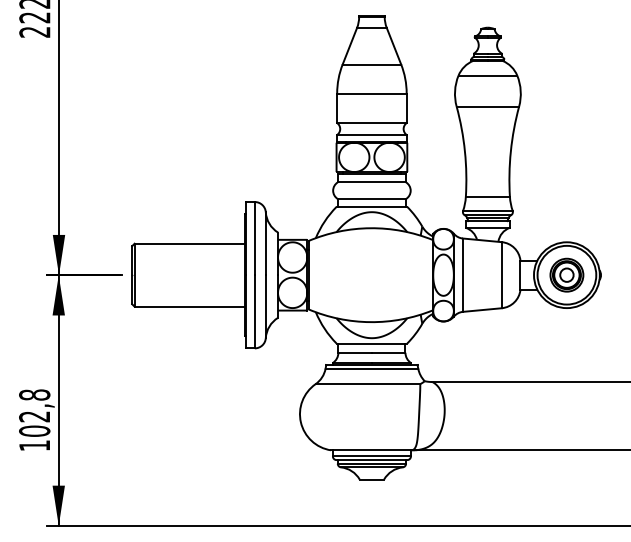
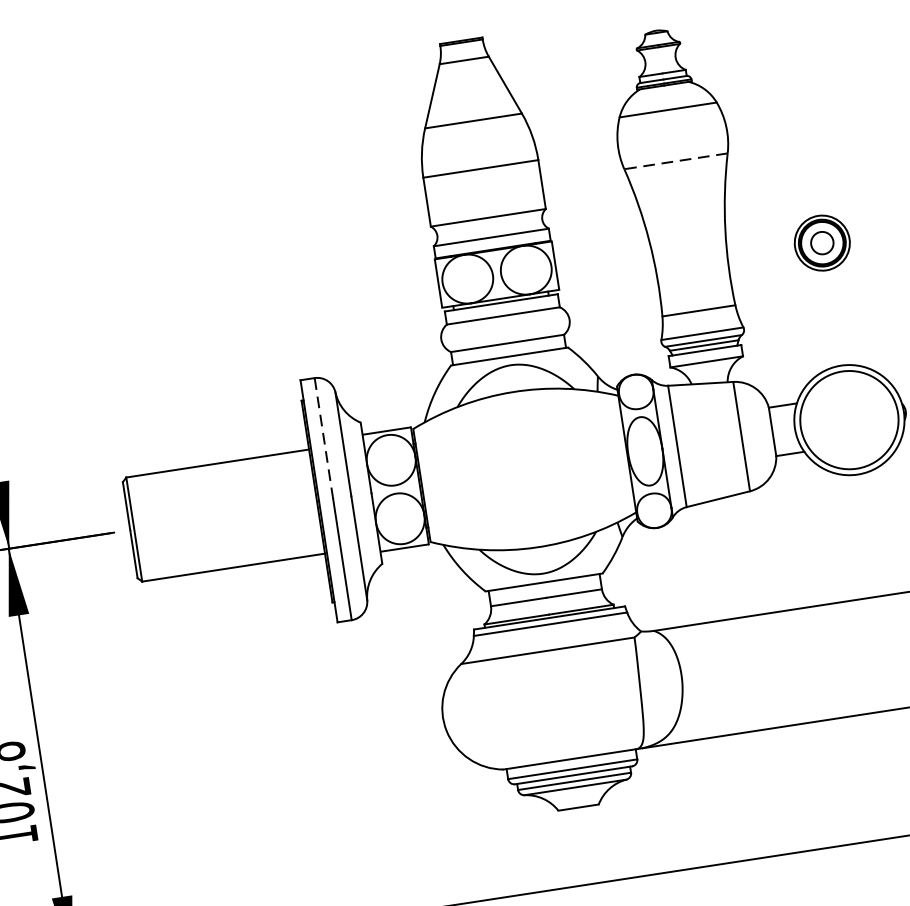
line: (487, 106) -> (675, 161), solid -> dashed
line: (254, 238) -> (323, 438), solid -> dashed
part: (566, 274) -> (821, 242), moved

